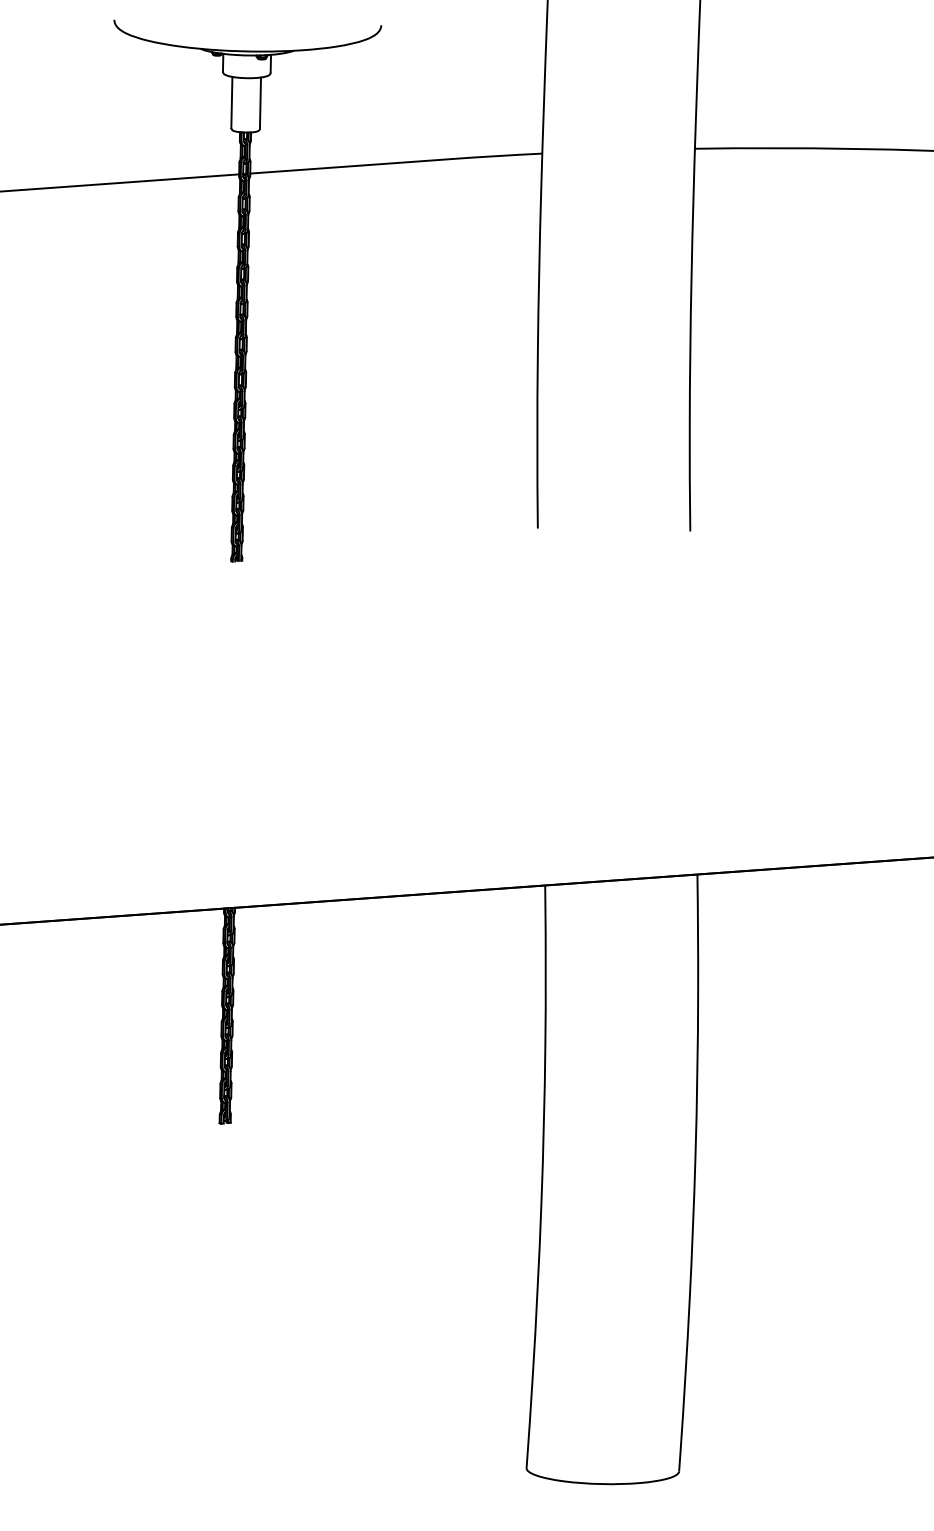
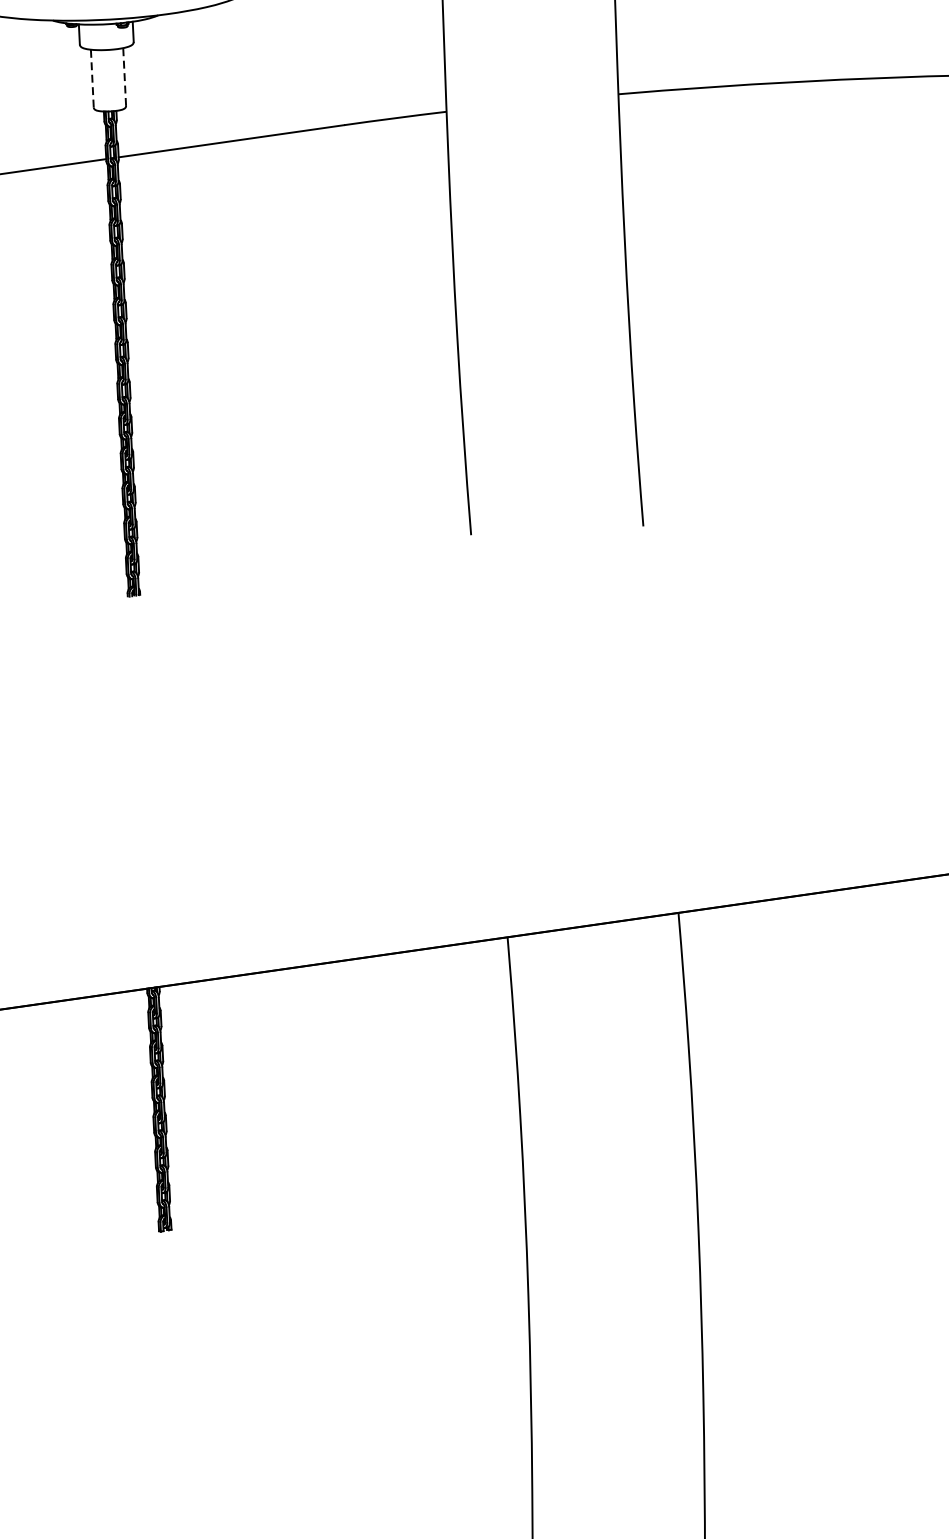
line: (231, 102) -> (91, 78), solid -> dashed
line: (260, 103) -> (124, 77), solid -> dashed

